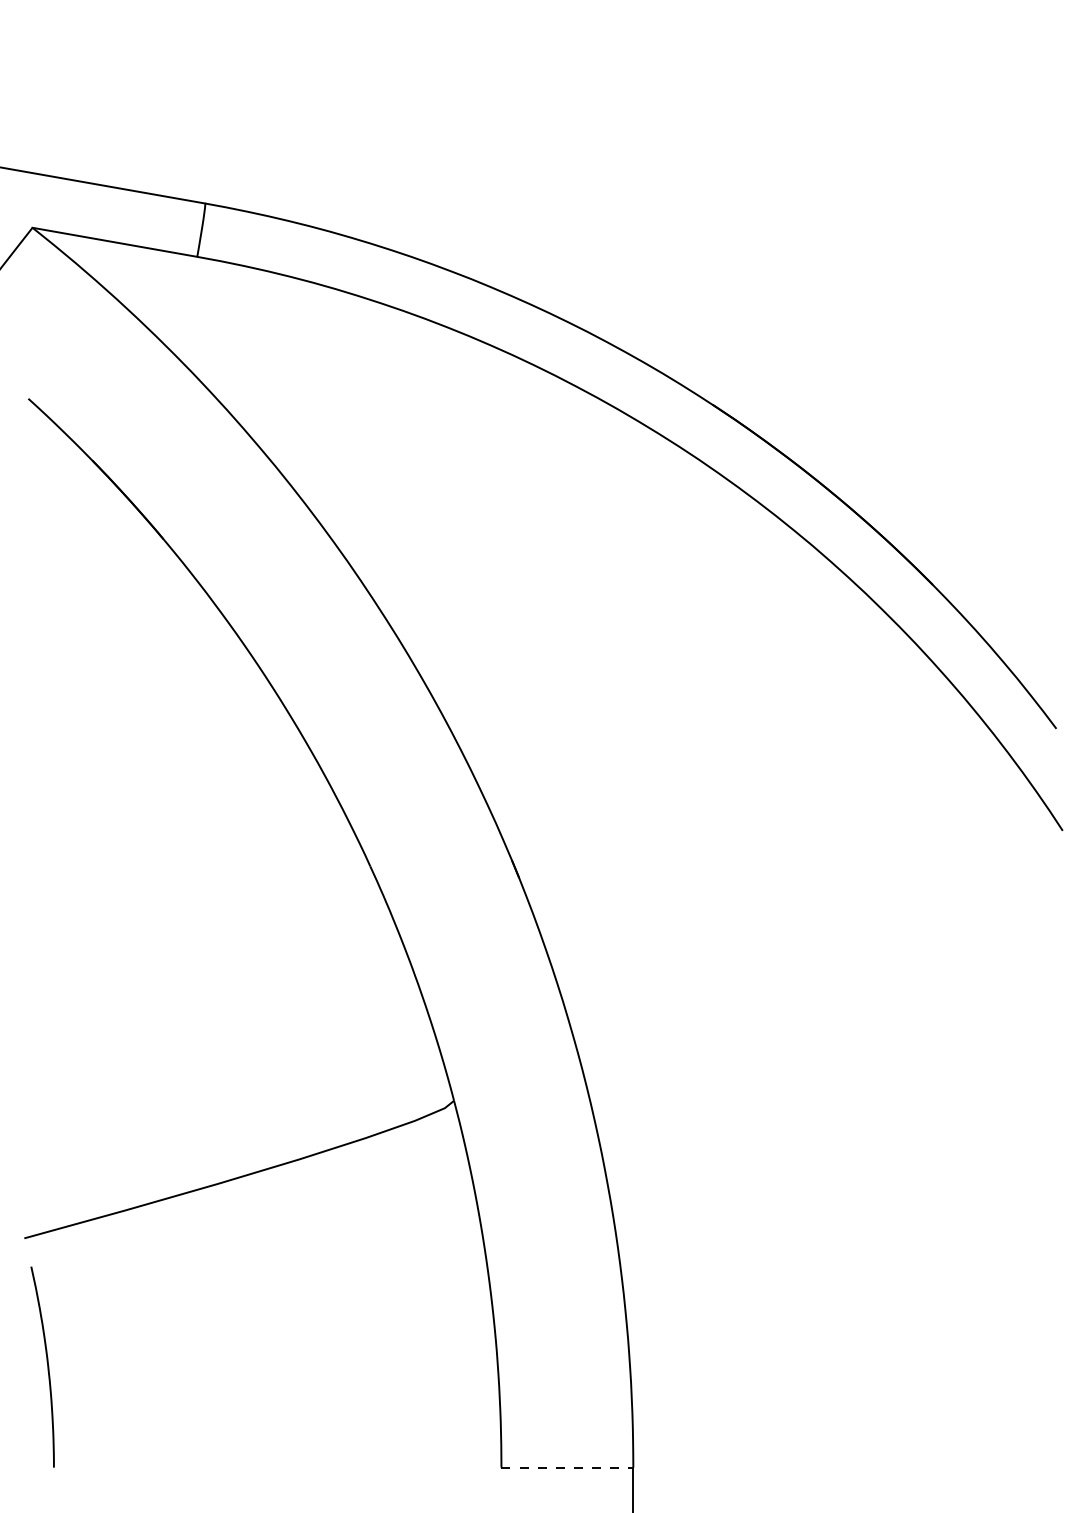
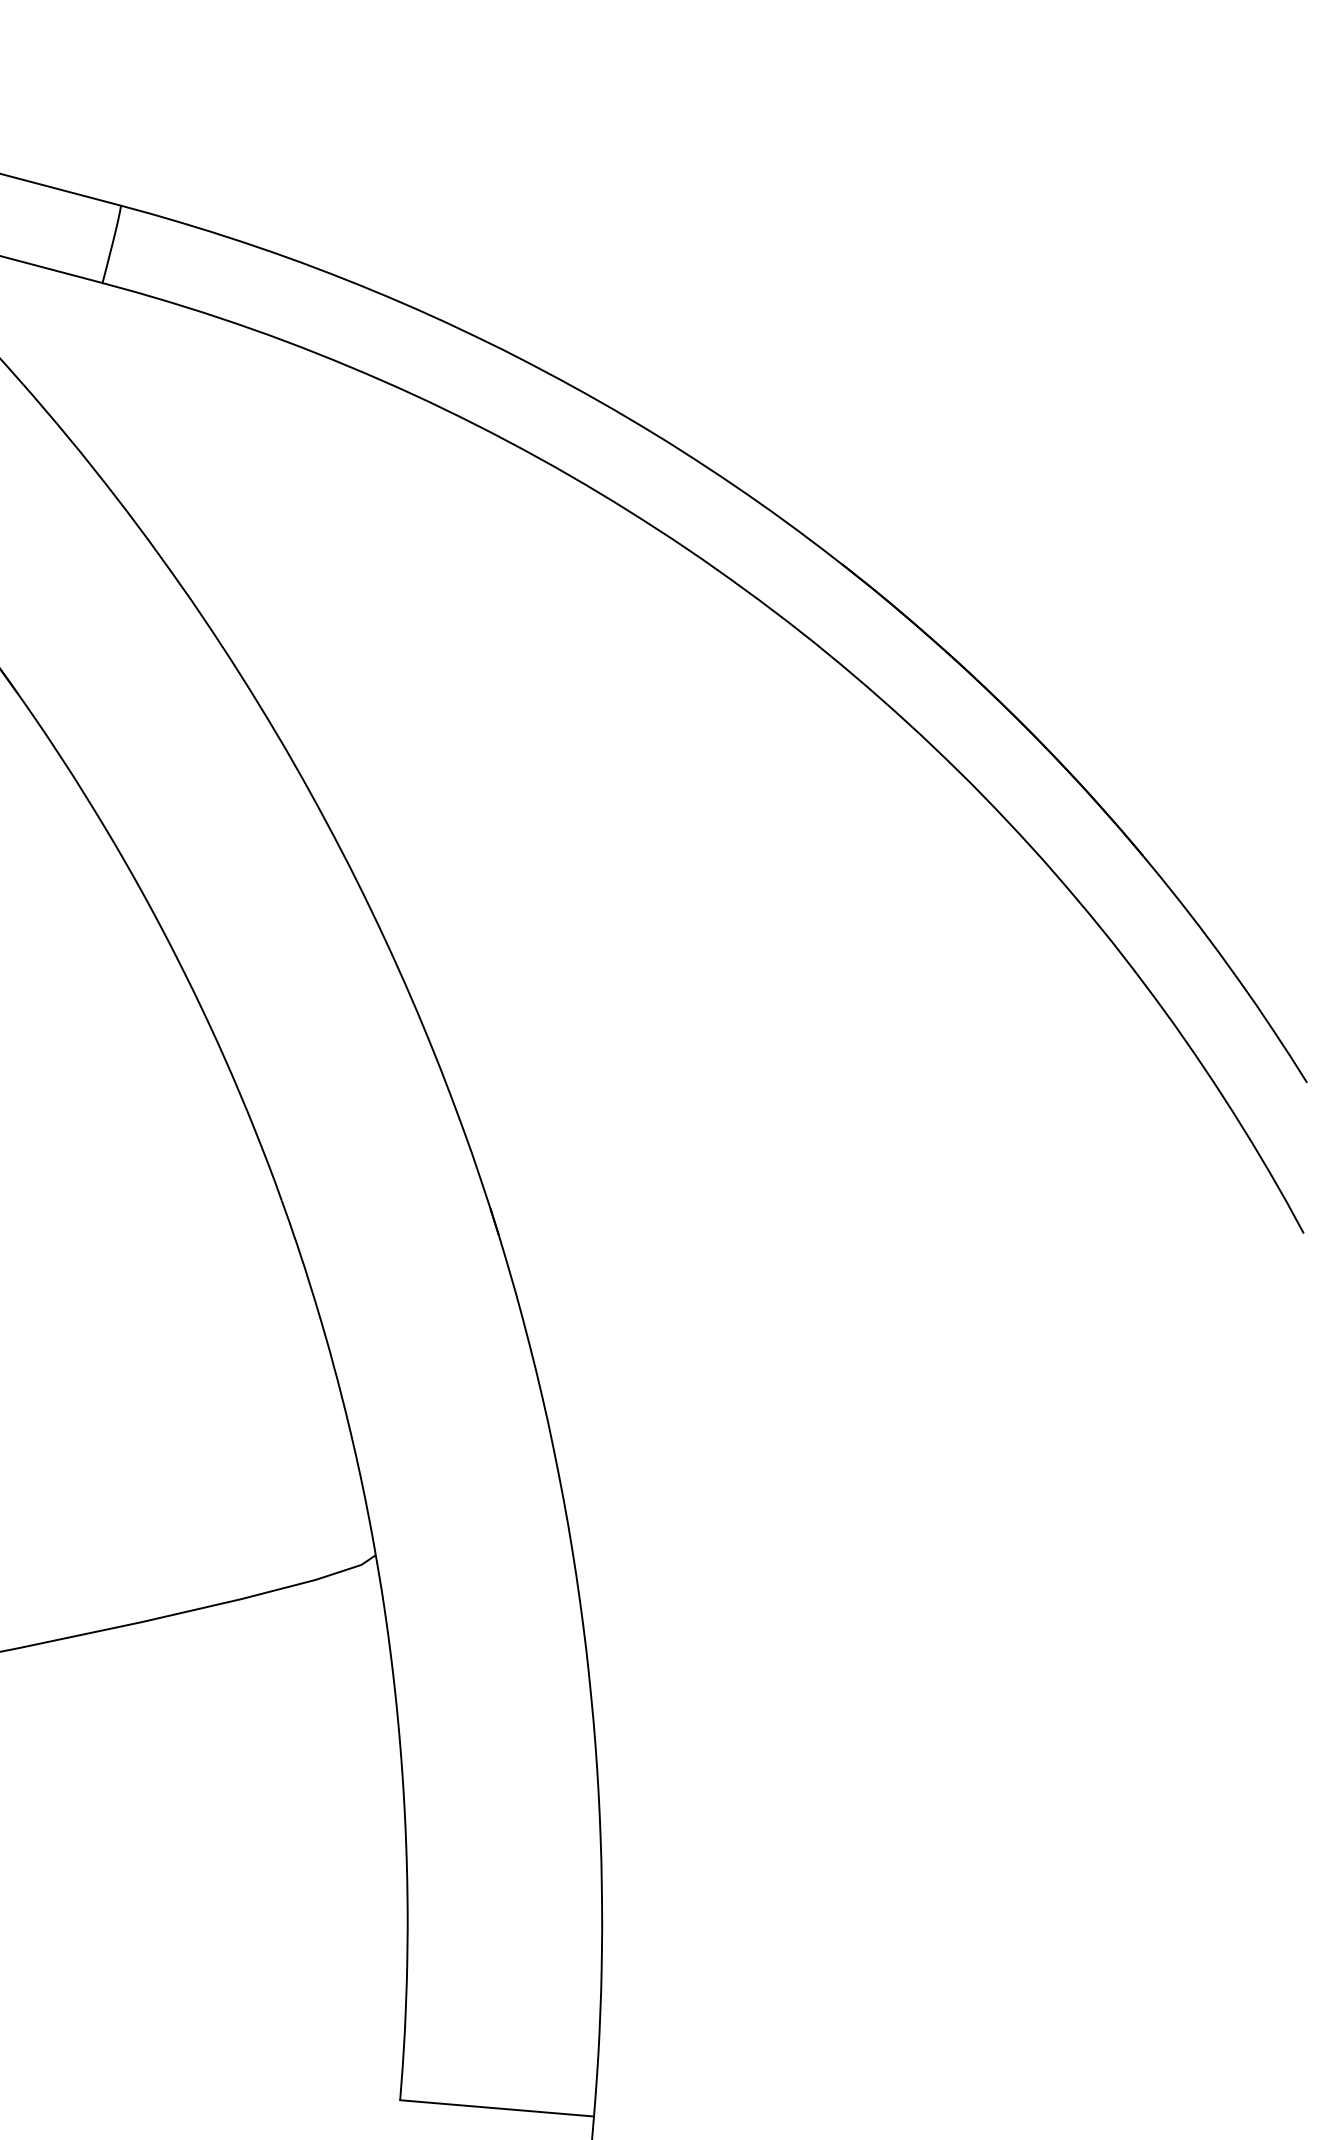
line: (567, 1467) -> (497, 2108), dashed -> solid

